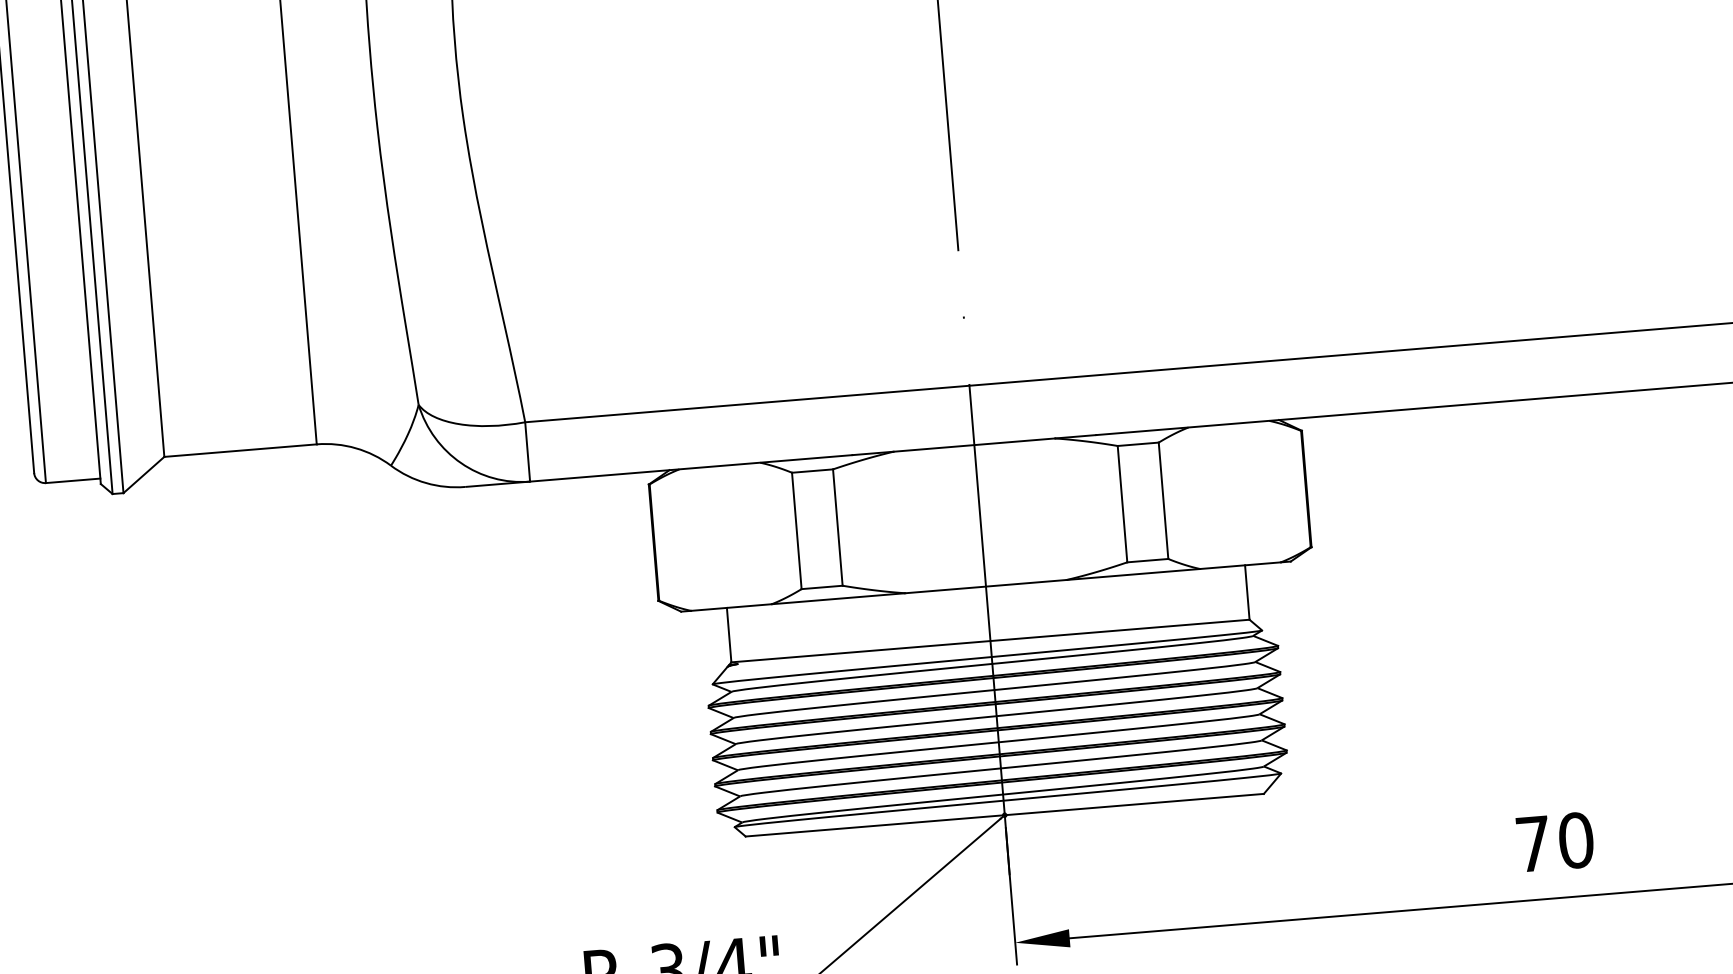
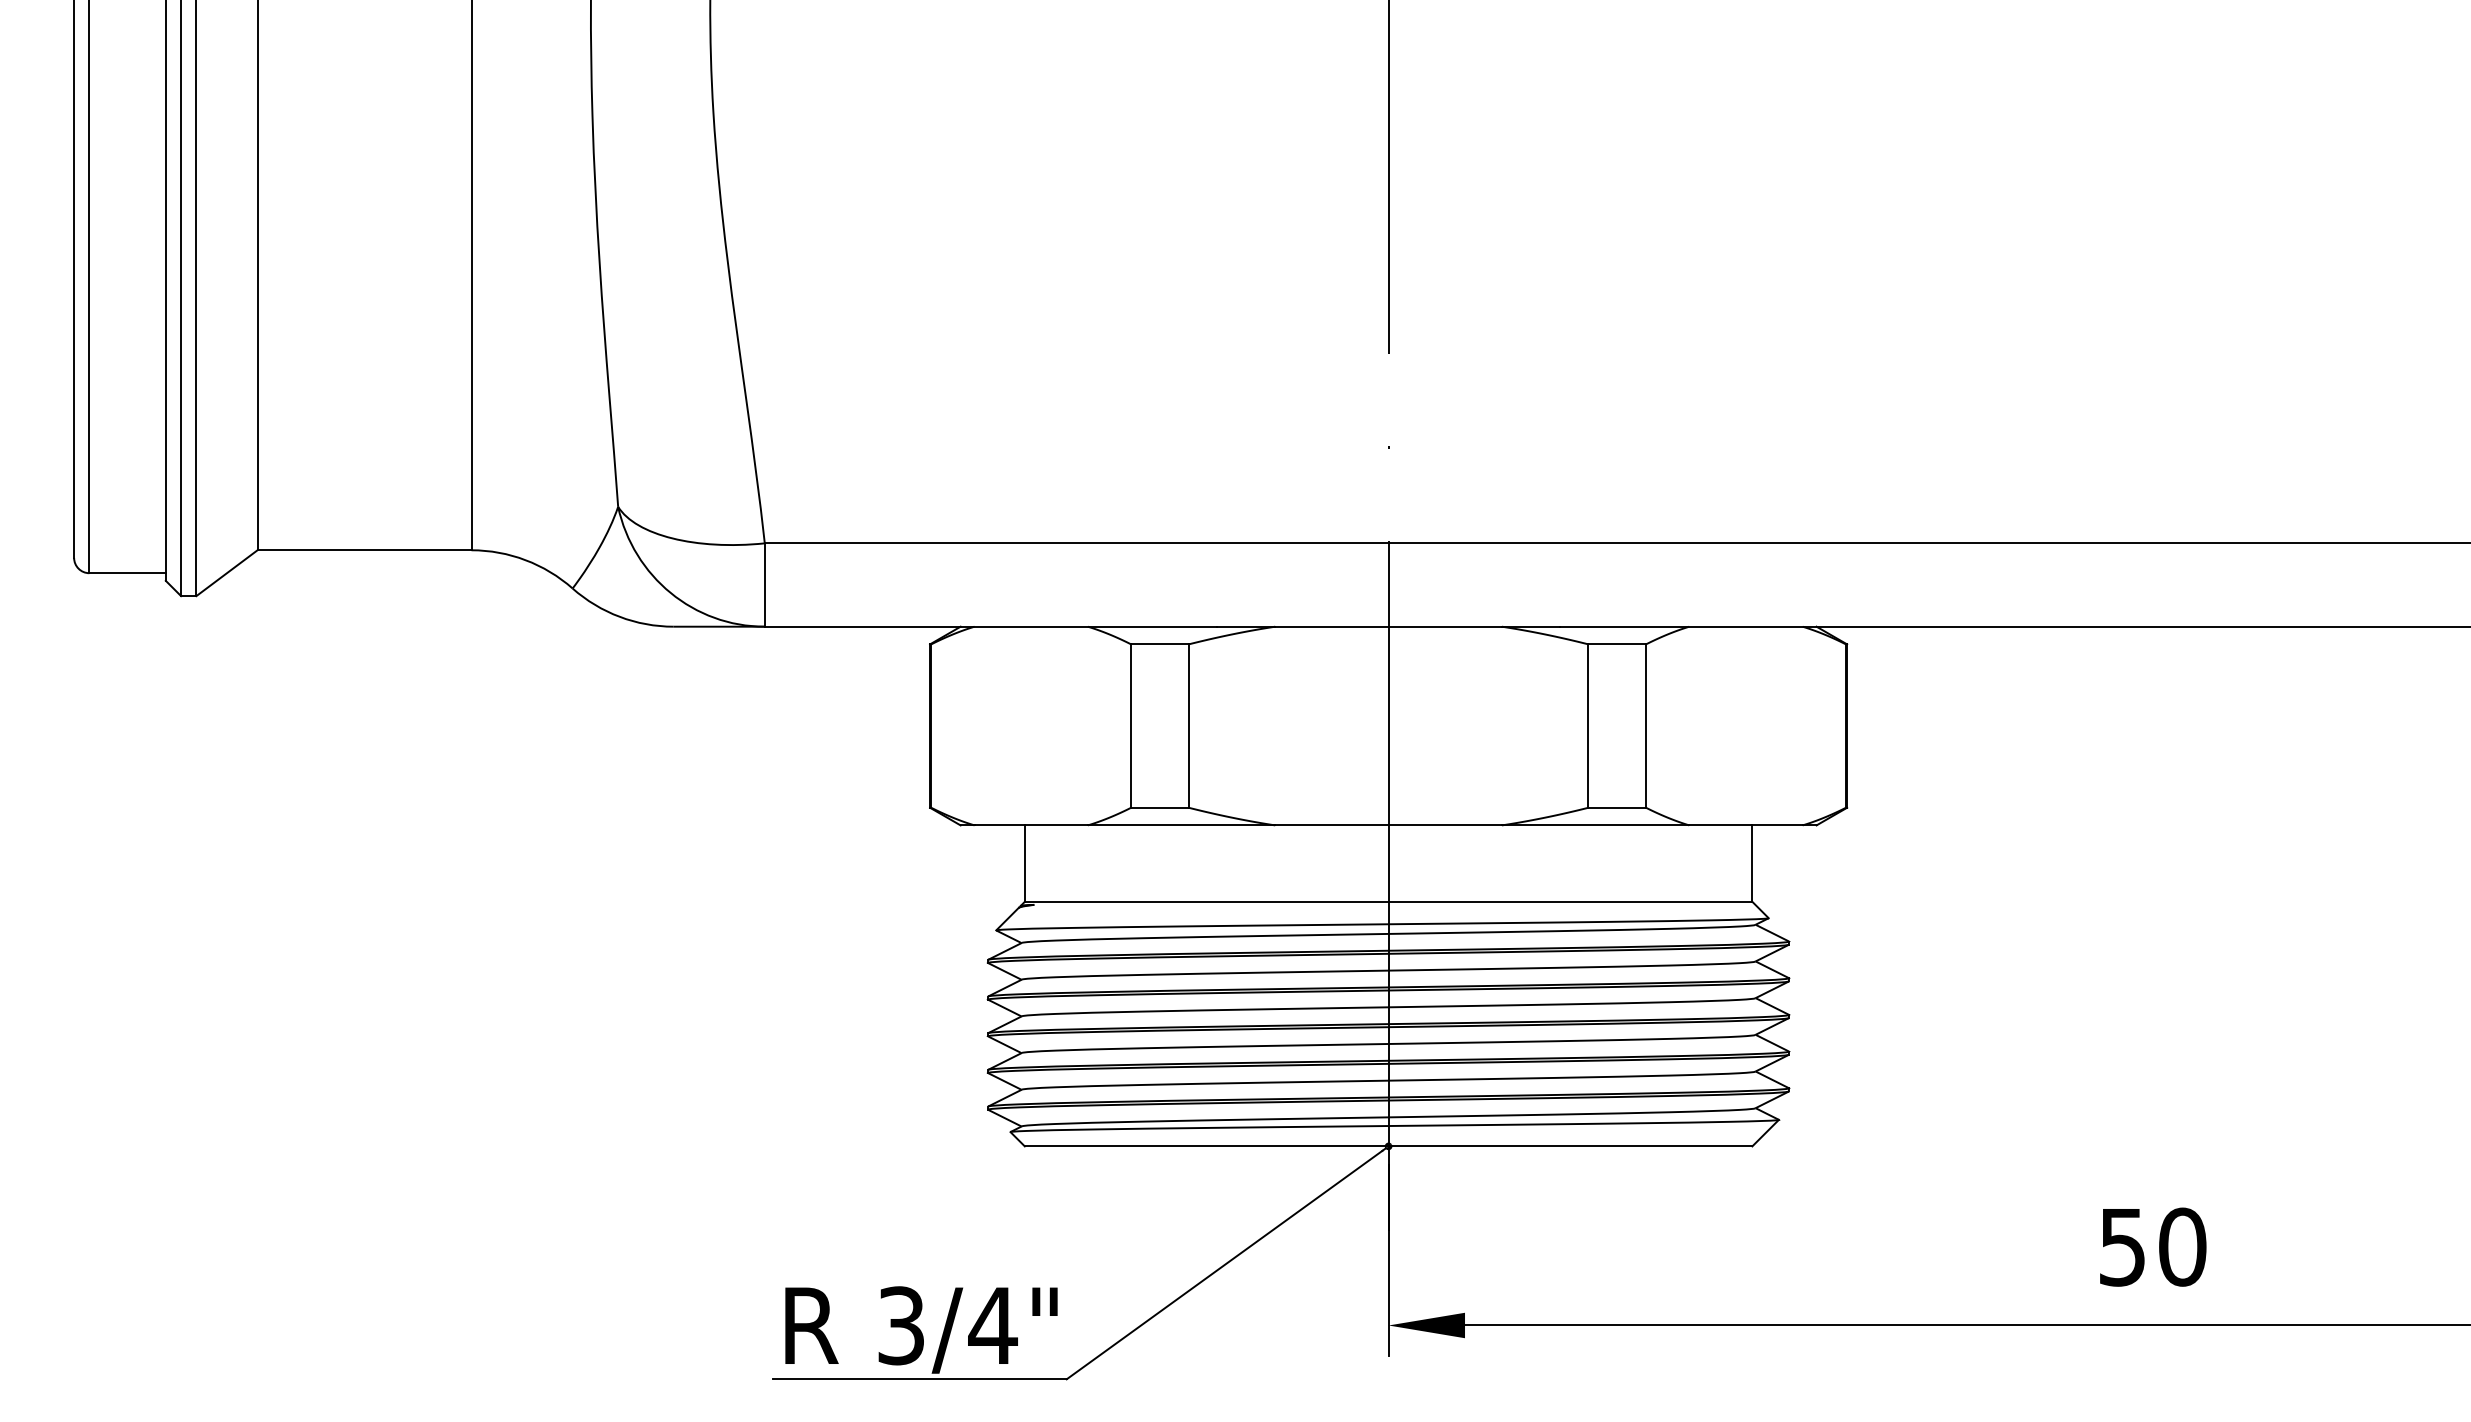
text: (1533, 844) -> (2122, 1247), 70 -> 50

